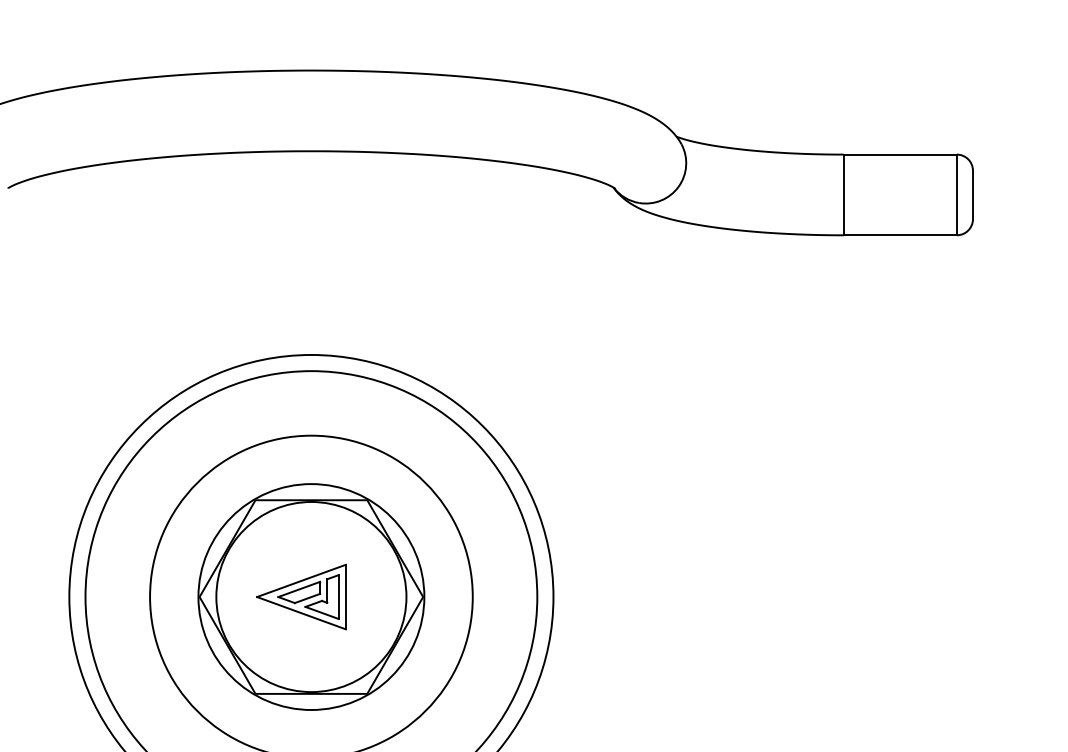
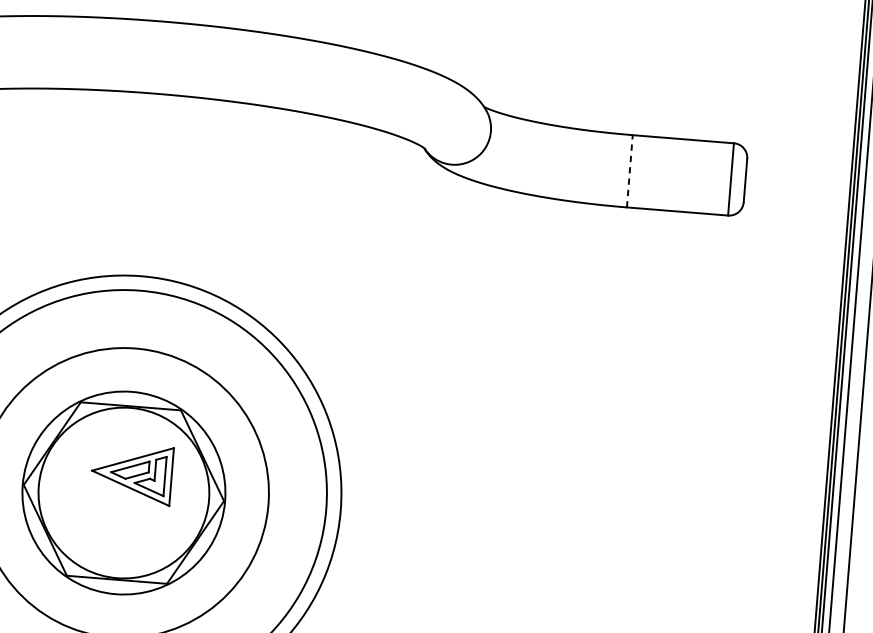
line: (843, 194) -> (629, 170), solid -> dashed
part: (301, 596) -> (131, 473), moved

